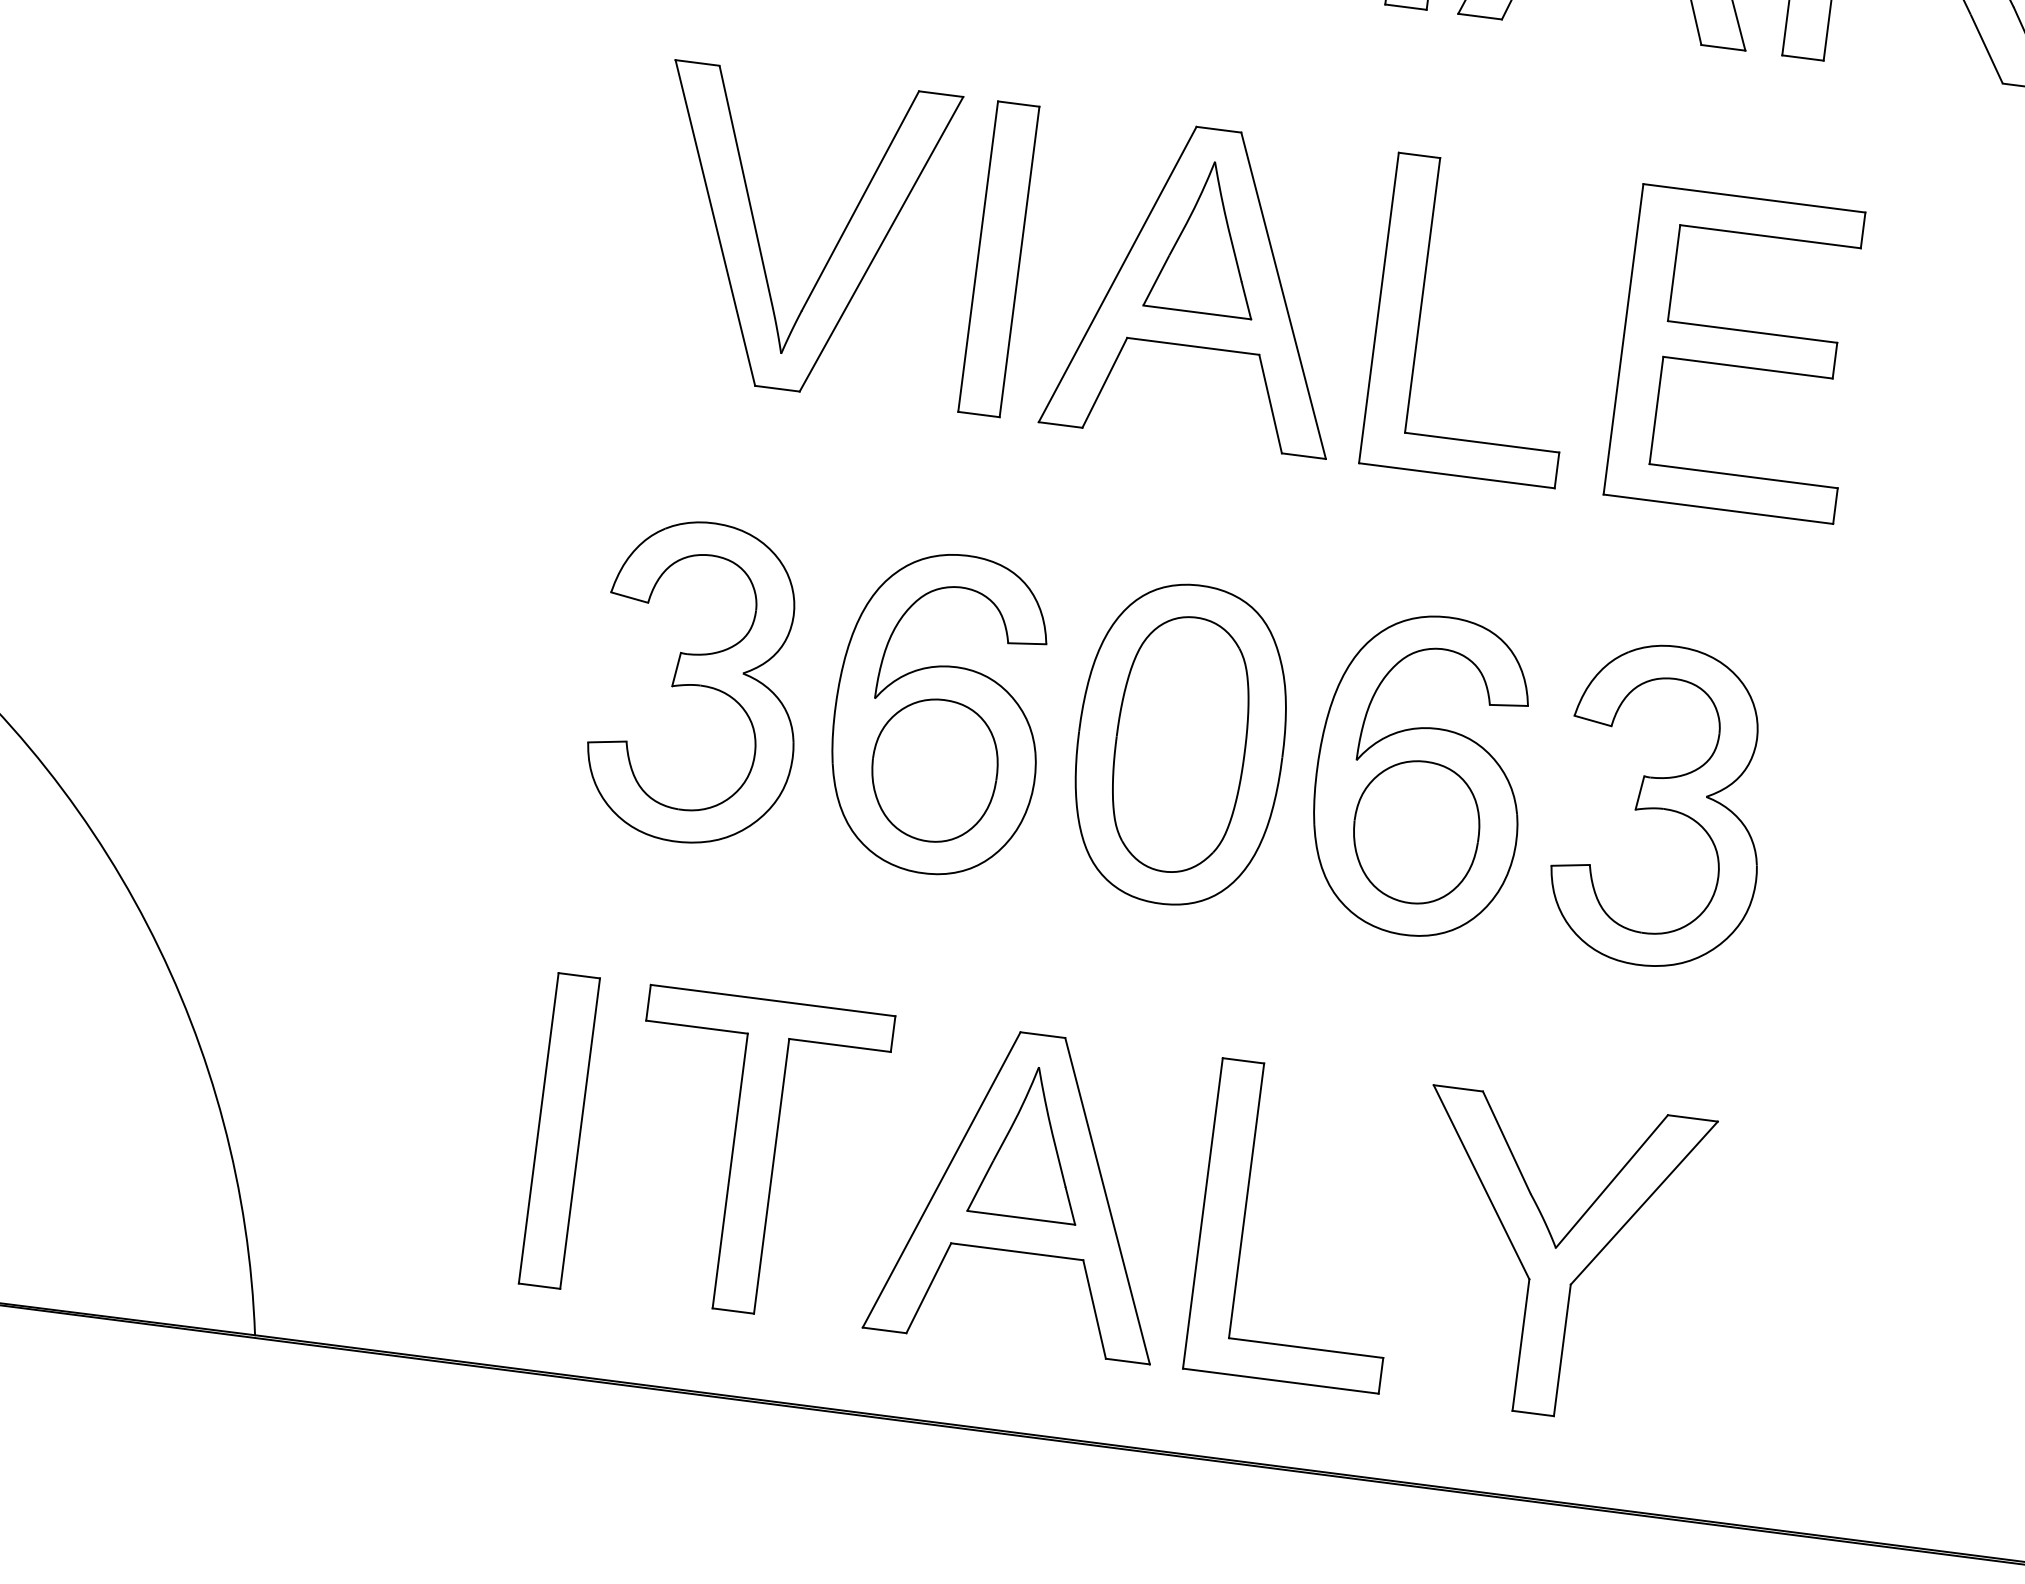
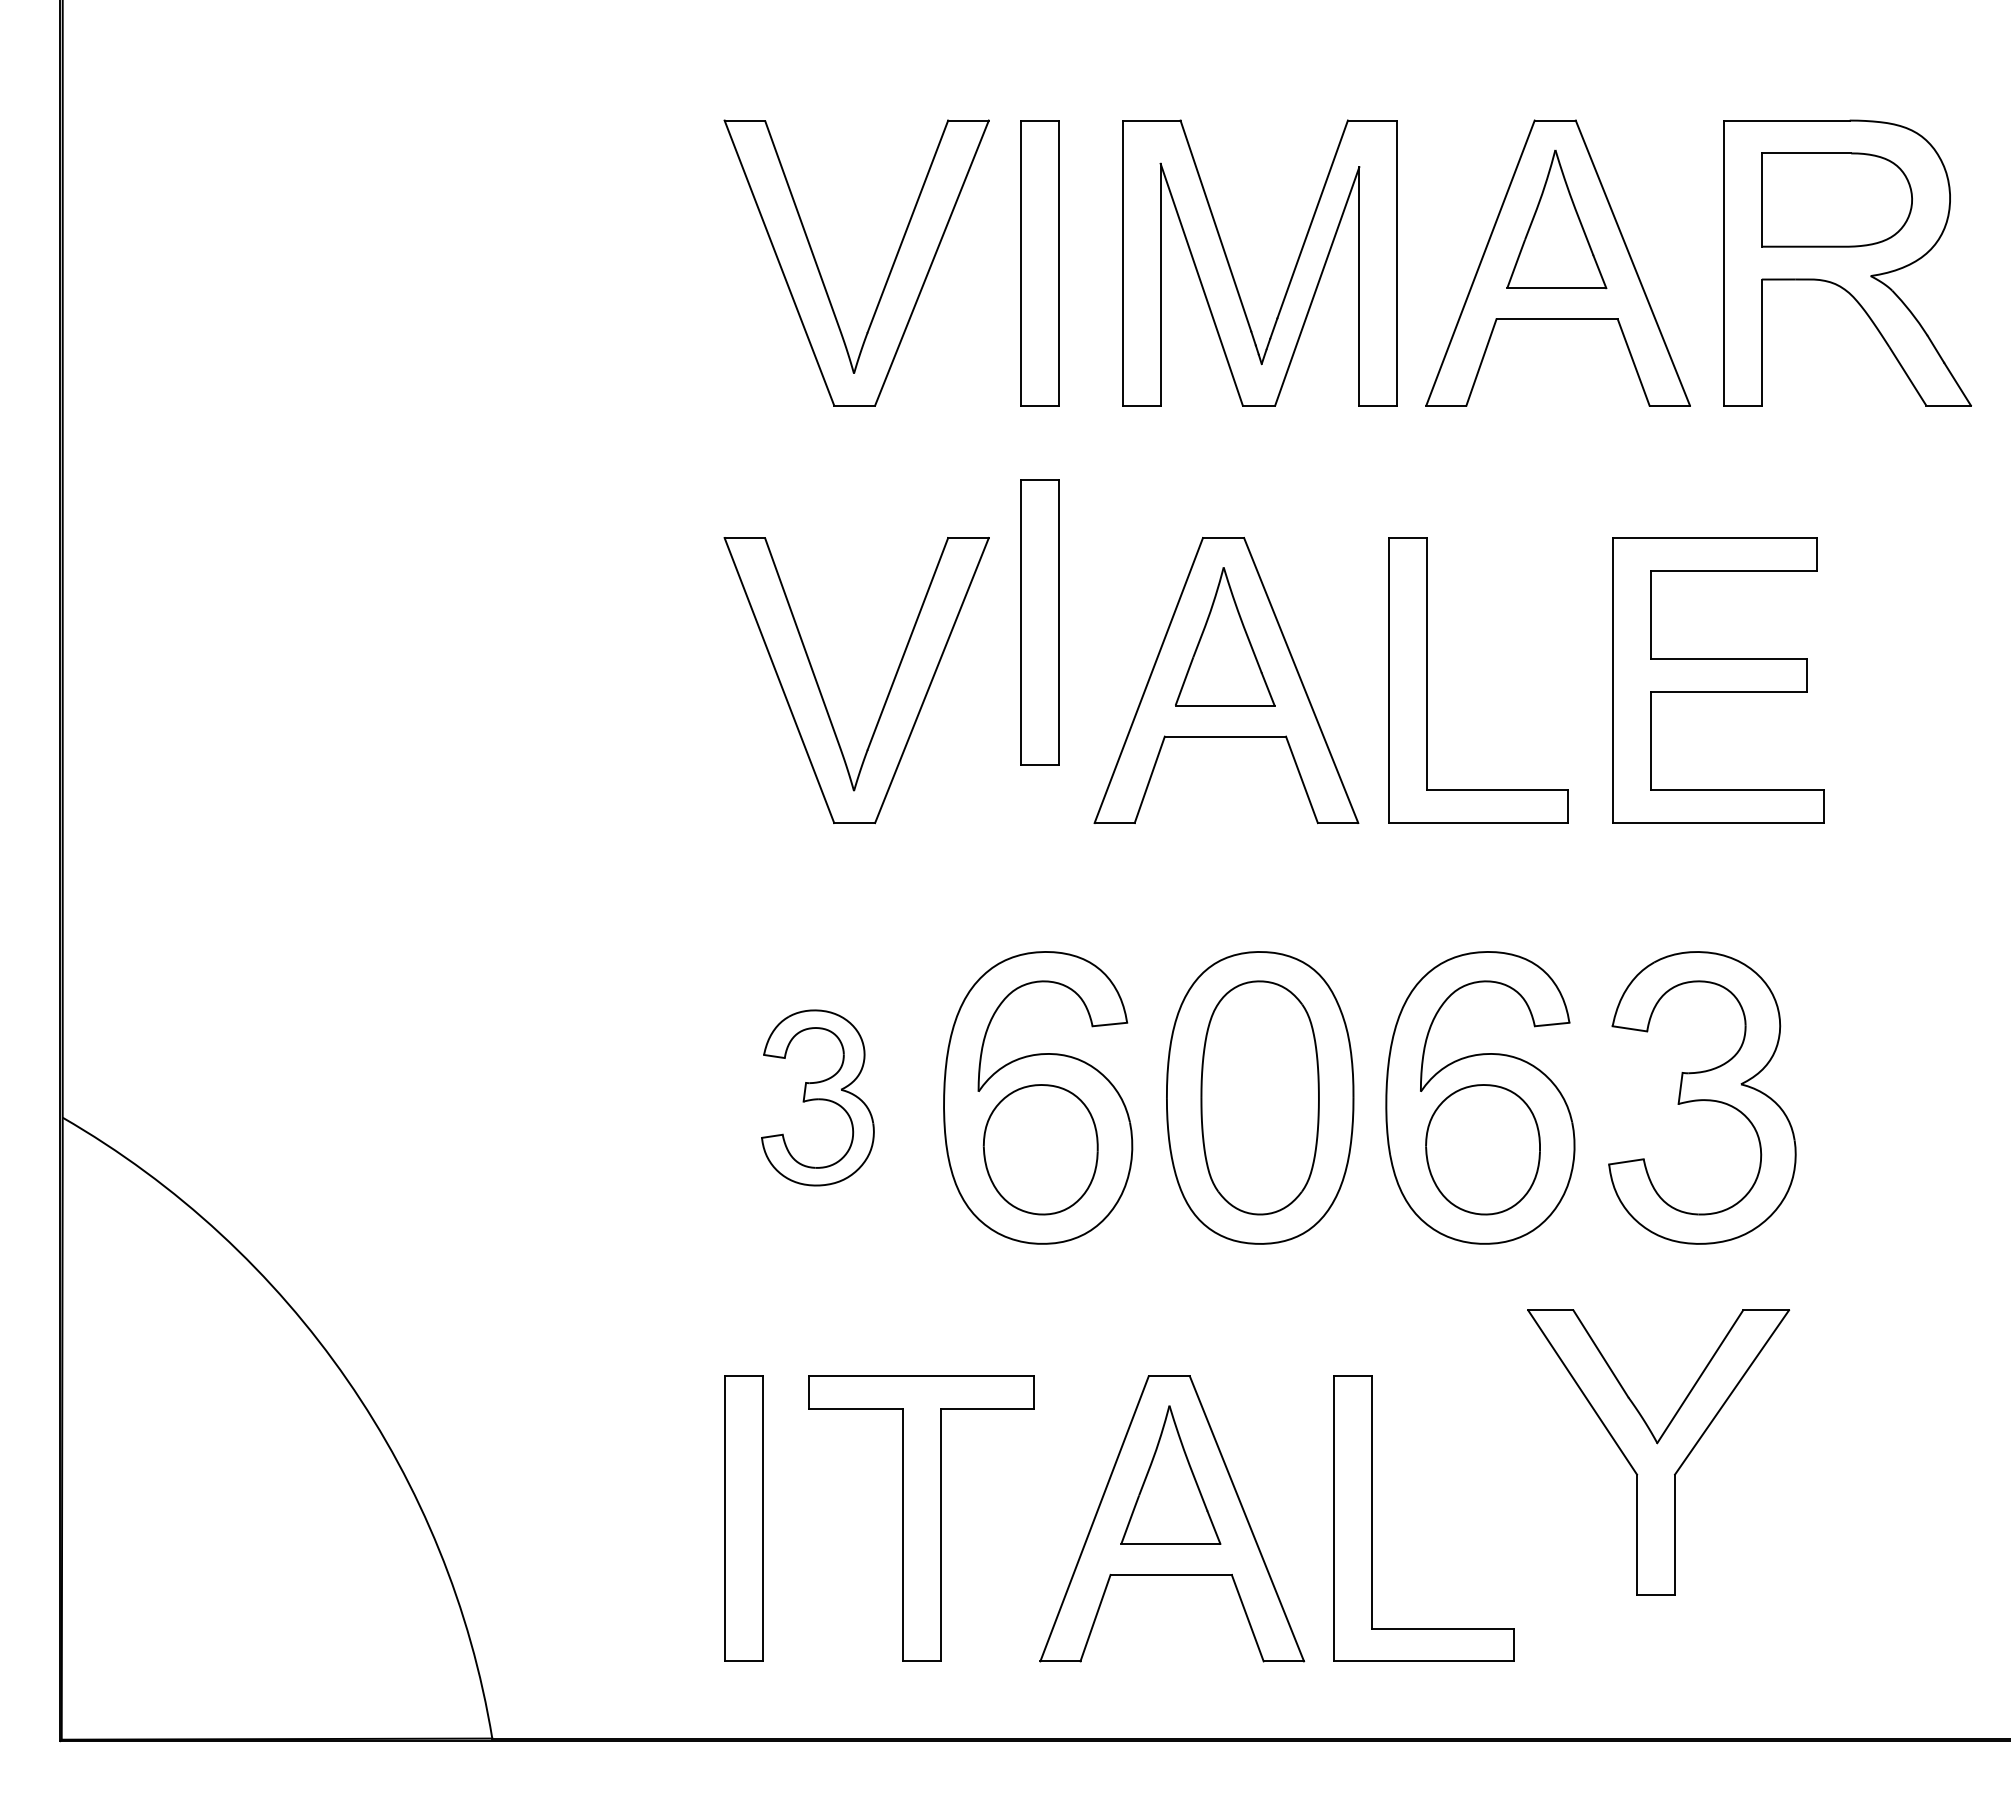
part: (998, 259) -> (1039, 622), moved
part: (698, 682) -> (817, 1097), size x0.6
part: (1555, 1258) -> (1658, 1452), moved

